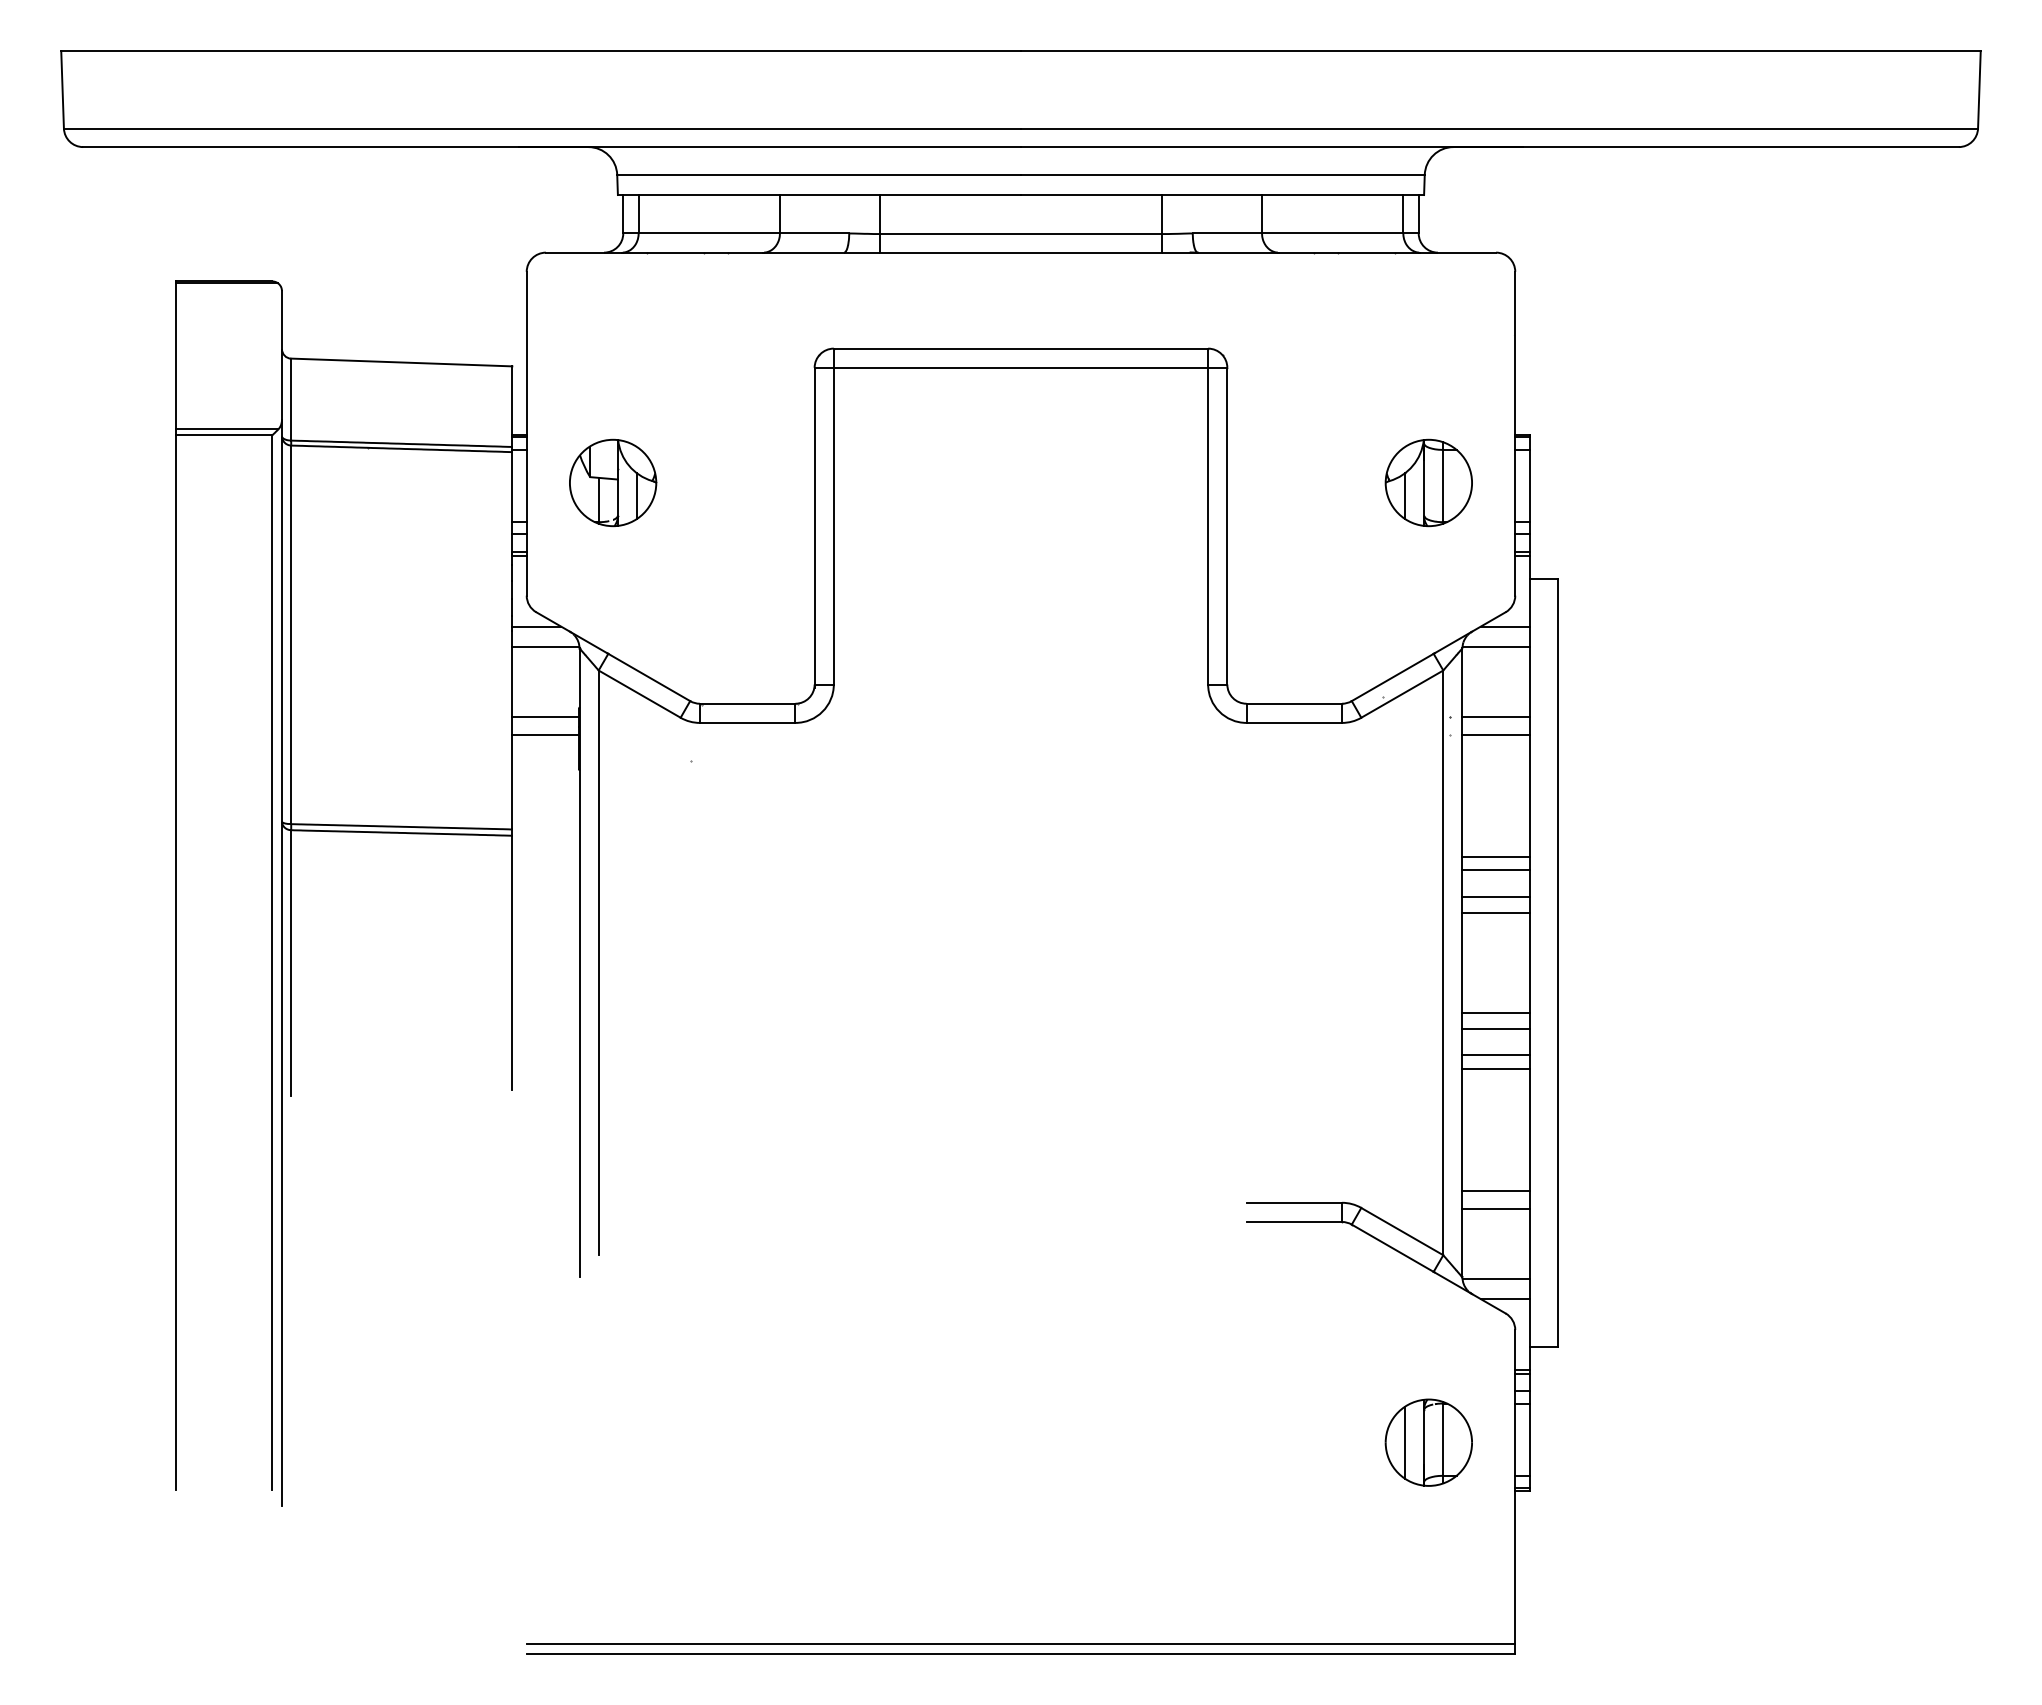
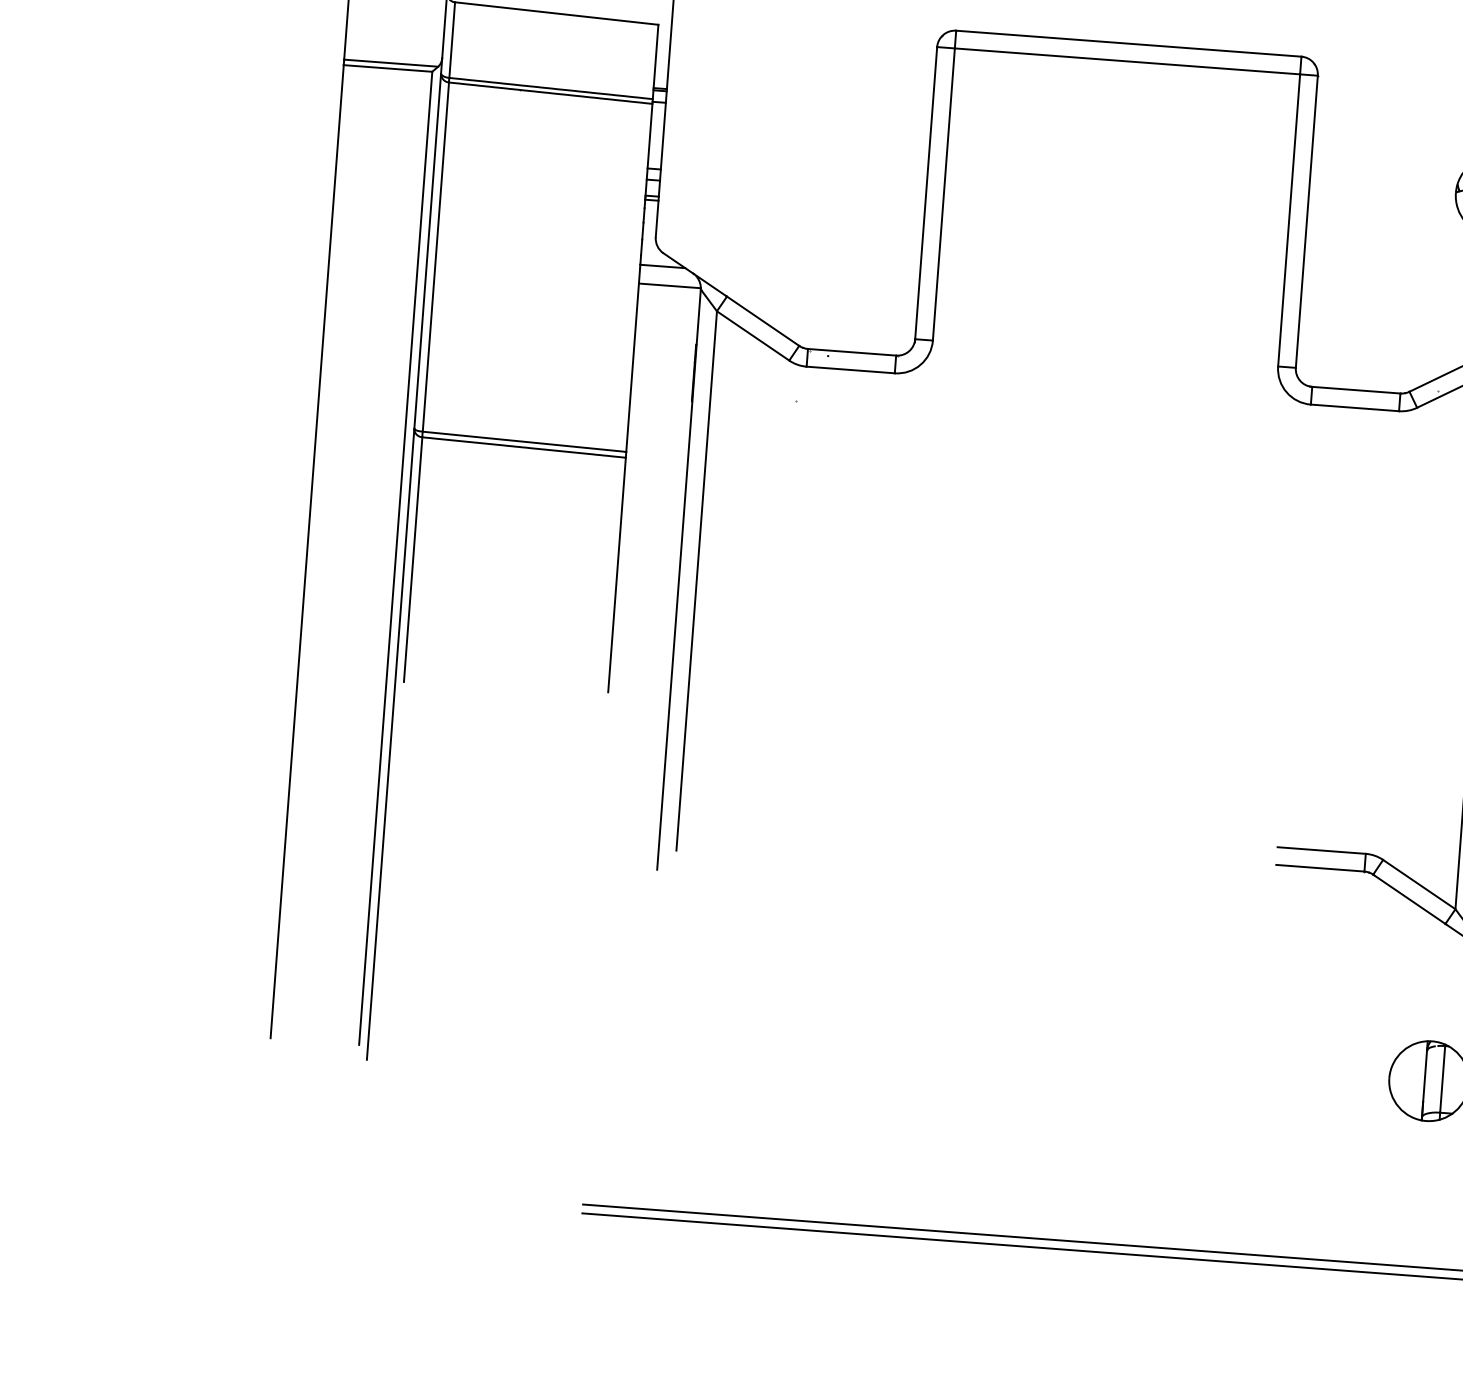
part: (613, 482) -> (743, 138), removed
line: (545, 716) -> (664, 350), removed
line: (545, 734) -> (663, 366), removed
line: (1404, 1442) -> (1406, 1079), removed

